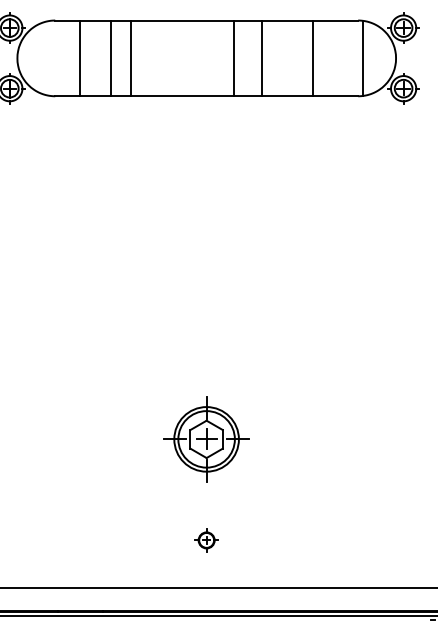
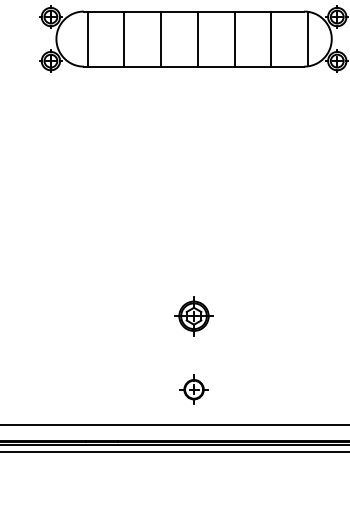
line: (79, 57) -> (87, 38), moved
line: (131, 57) -> (161, 38), moved
line: (233, 57) -> (197, 38), moved
part: (205, 439) -> (193, 316), size x0.62
part: (205, 540) -> (193, 389), size x1.67

